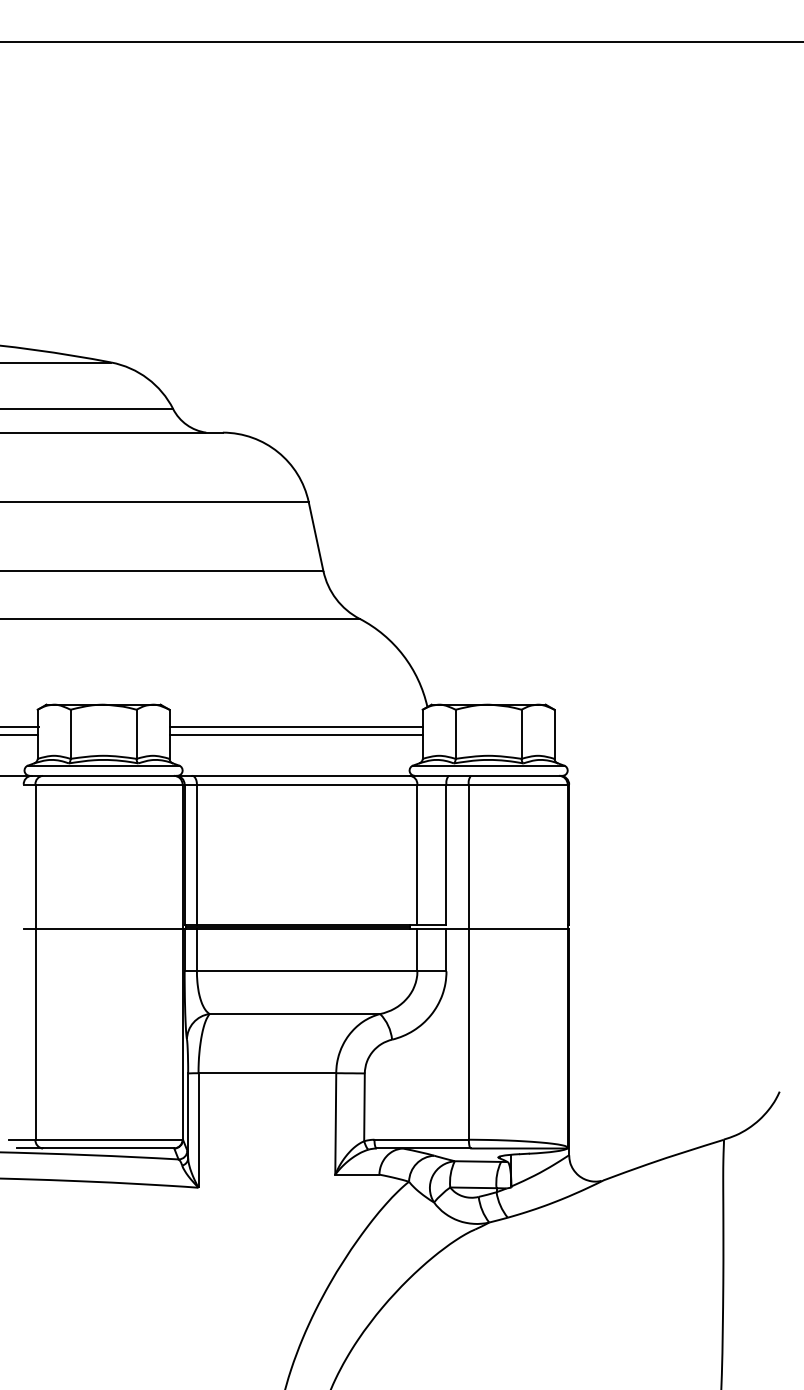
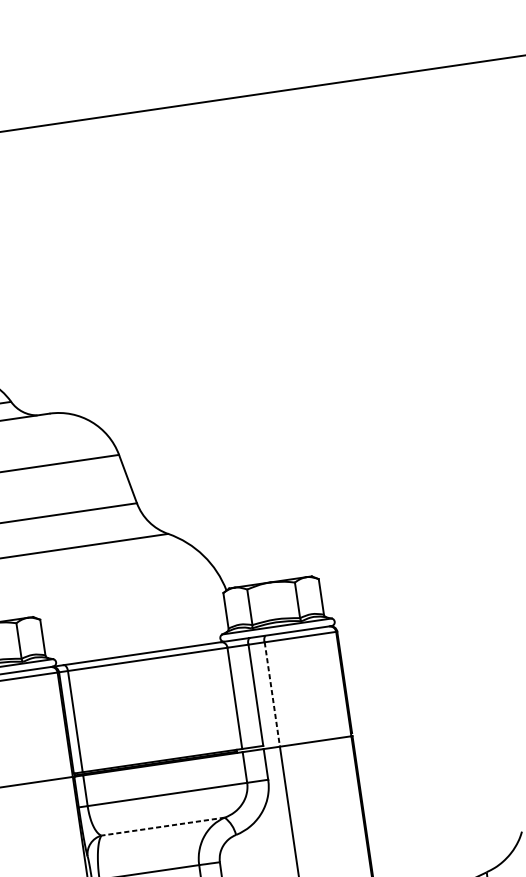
line: (295, 726) -> (133, 618), removed
line: (295, 734) -> (133, 624), removed
line: (468, 857) -> (272, 695), solid -> dashed
line: (294, 1014) -> (162, 827), solid -> dashed

